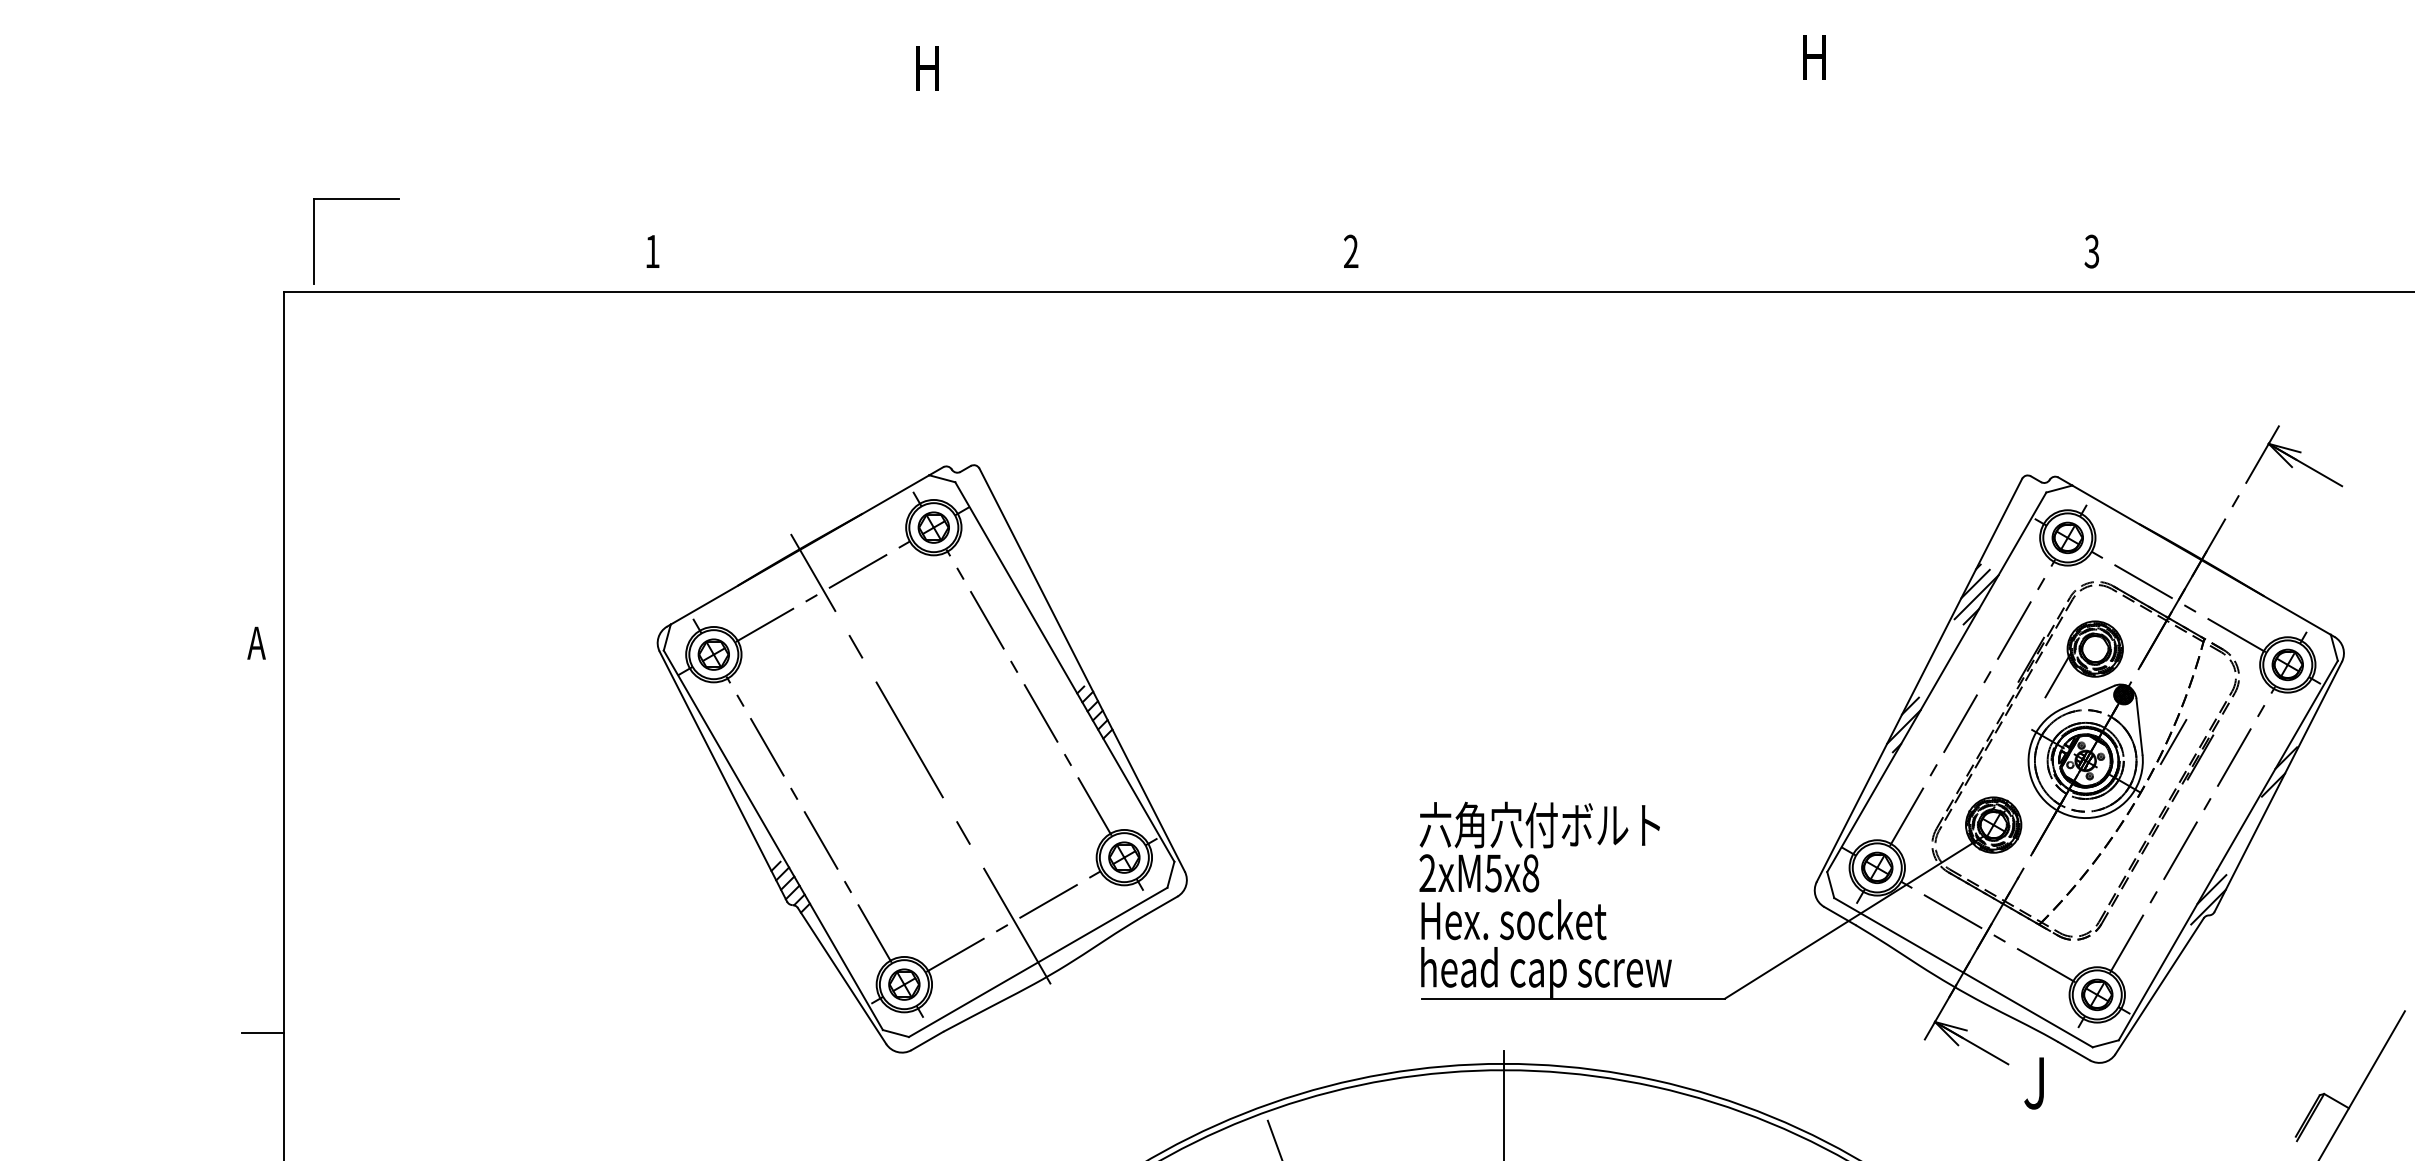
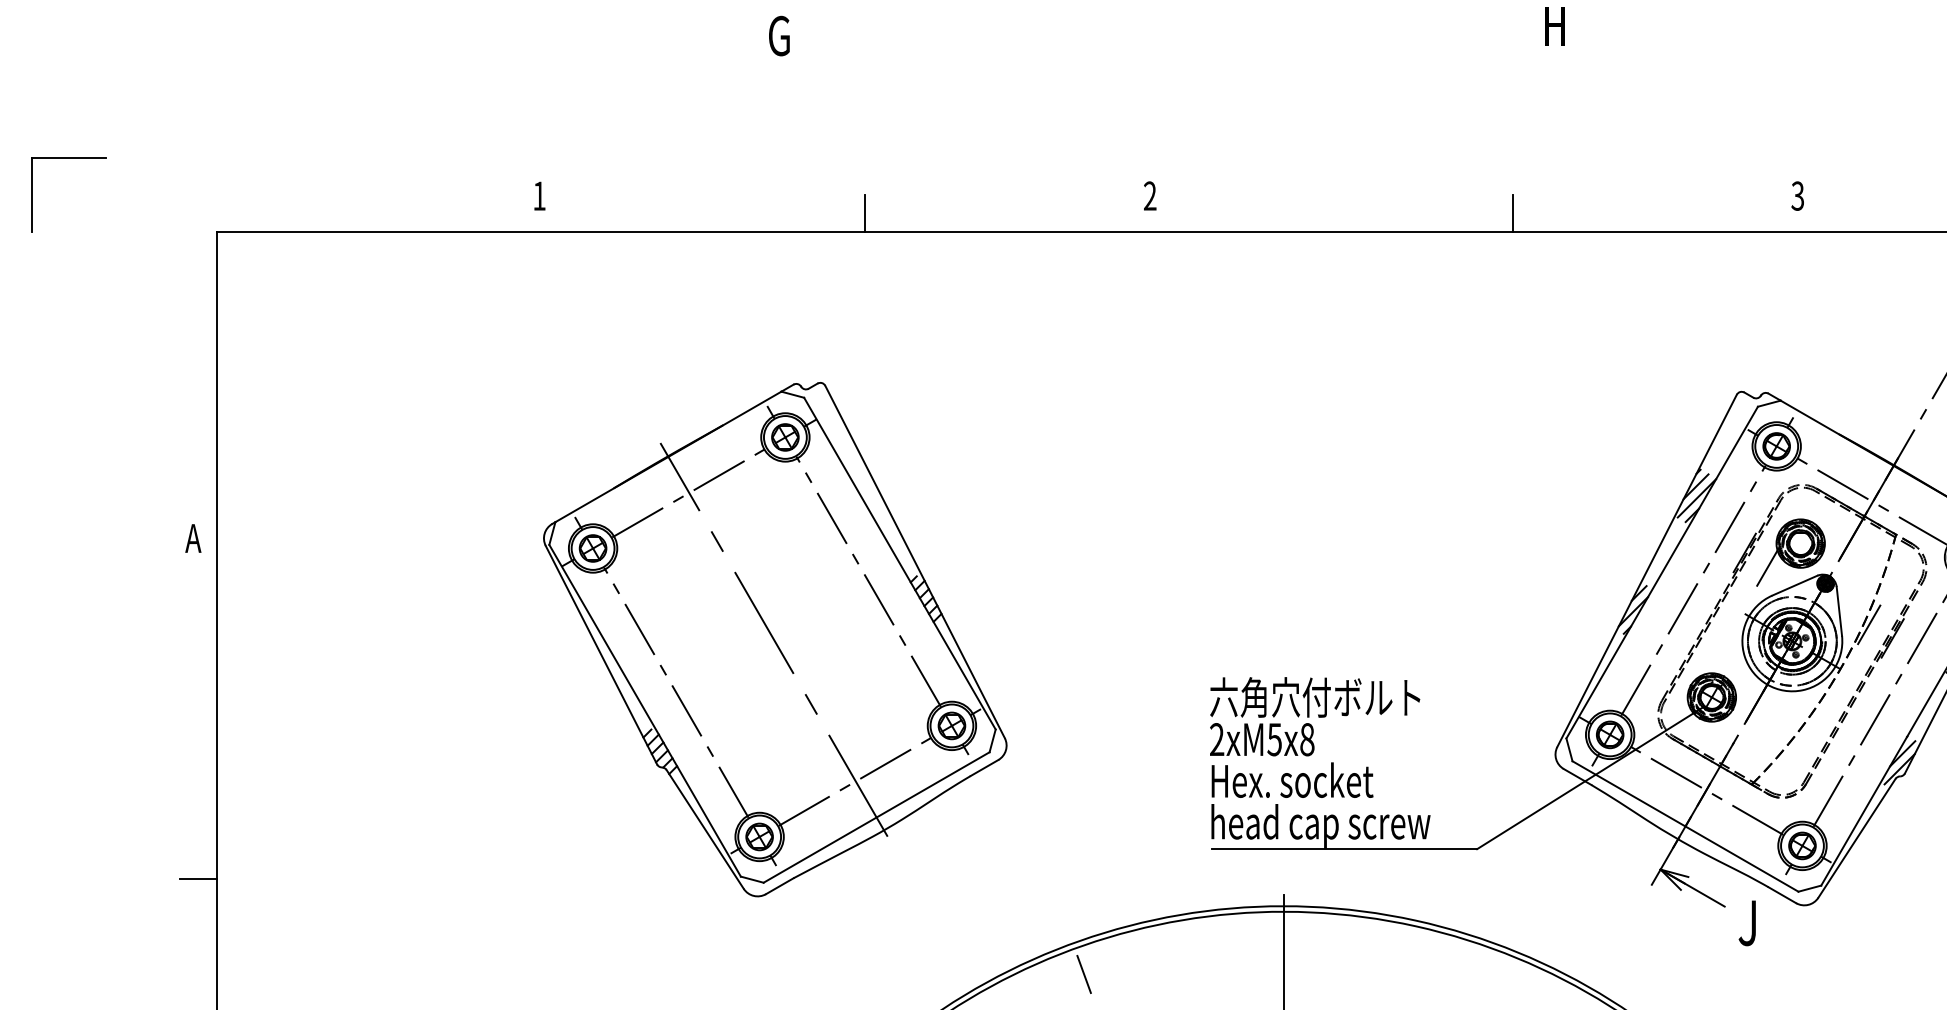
text: (926, 68) -> (778, 36), H -> G
part: (356, 199) -> (69, 157), moved
line: (1025, 270) -> (865, 212), added
line: (1765, 270) -> (1512, 212), added

